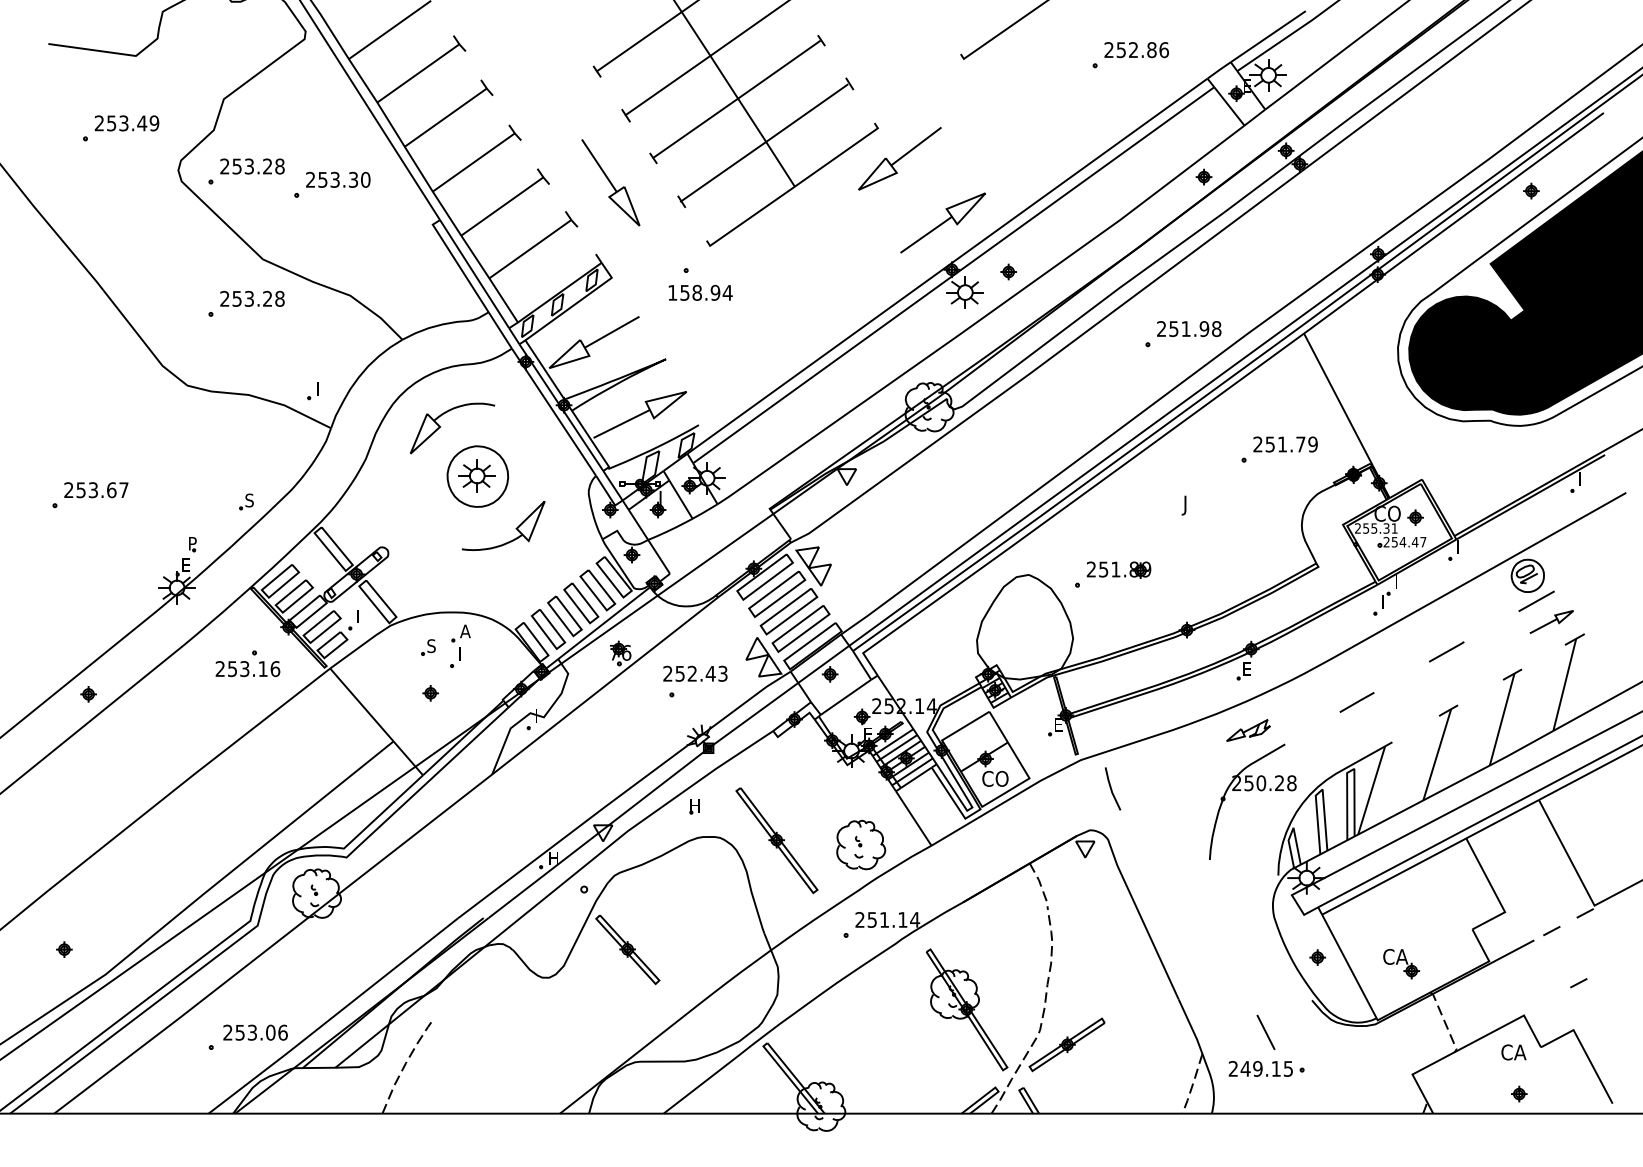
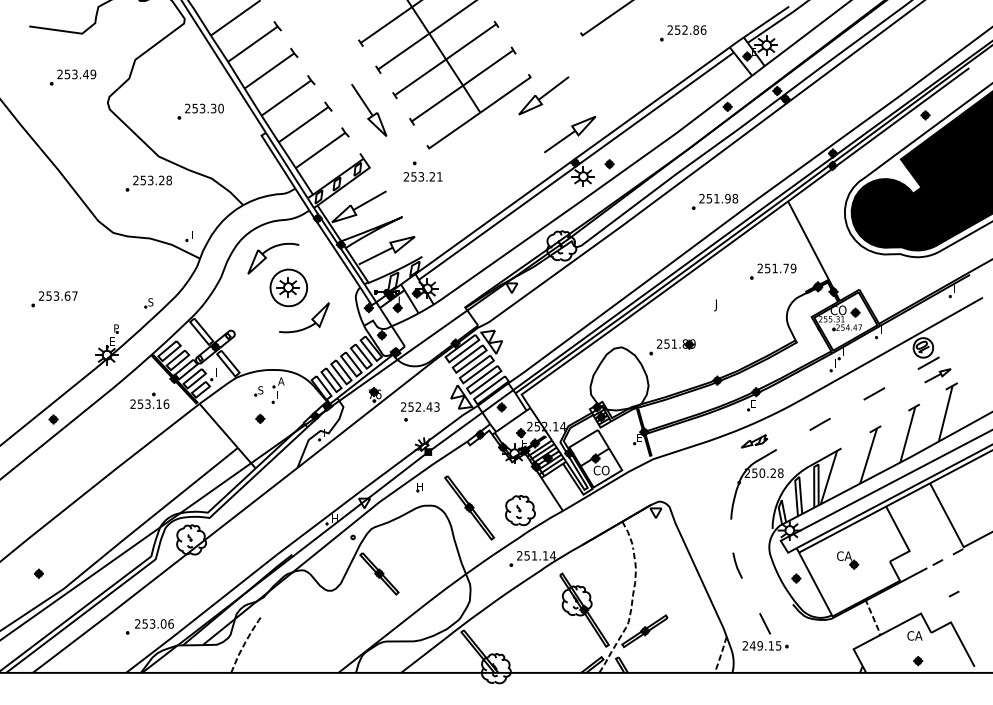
part: (245, 171) -> (148, 103), removed
text: (699, 292) -> (422, 176), 158.94 -> 253.21
line: (1112, 788) -> (737, 565), moved
part: (1402, 964) -> (848, 560), moved

